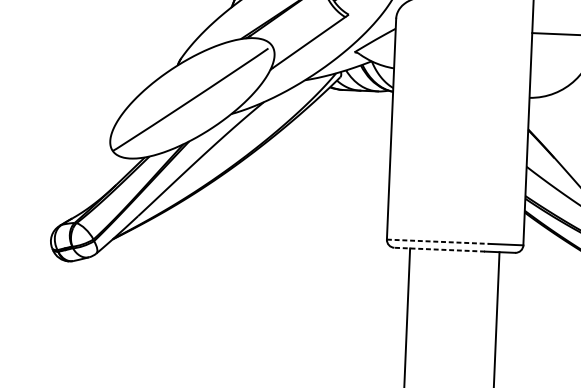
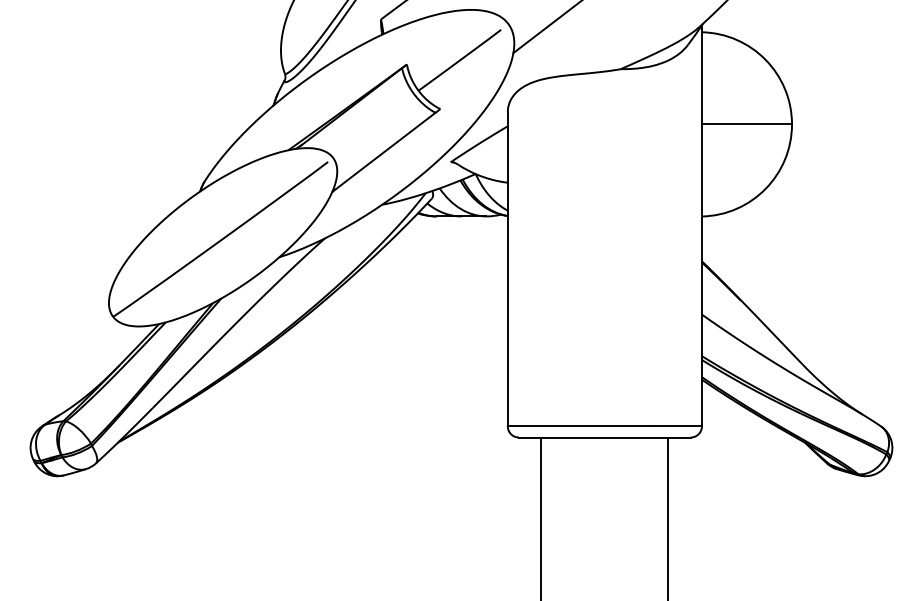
line: (438, 241) -> (580, 426), dashed -> solid
line: (439, 249) -> (582, 437), dashed -> solid

